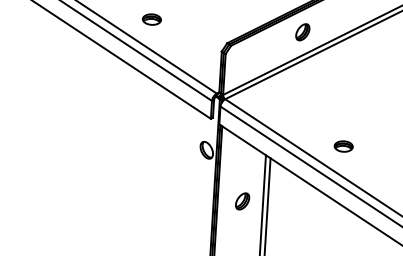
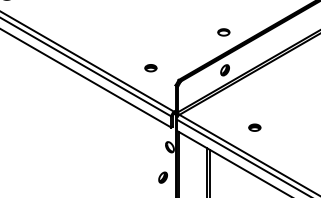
part: (151, 20) -> (150, 68), moved
part: (343, 146) -> (254, 127), moved
part: (241, 201) -> (162, 177), moved

